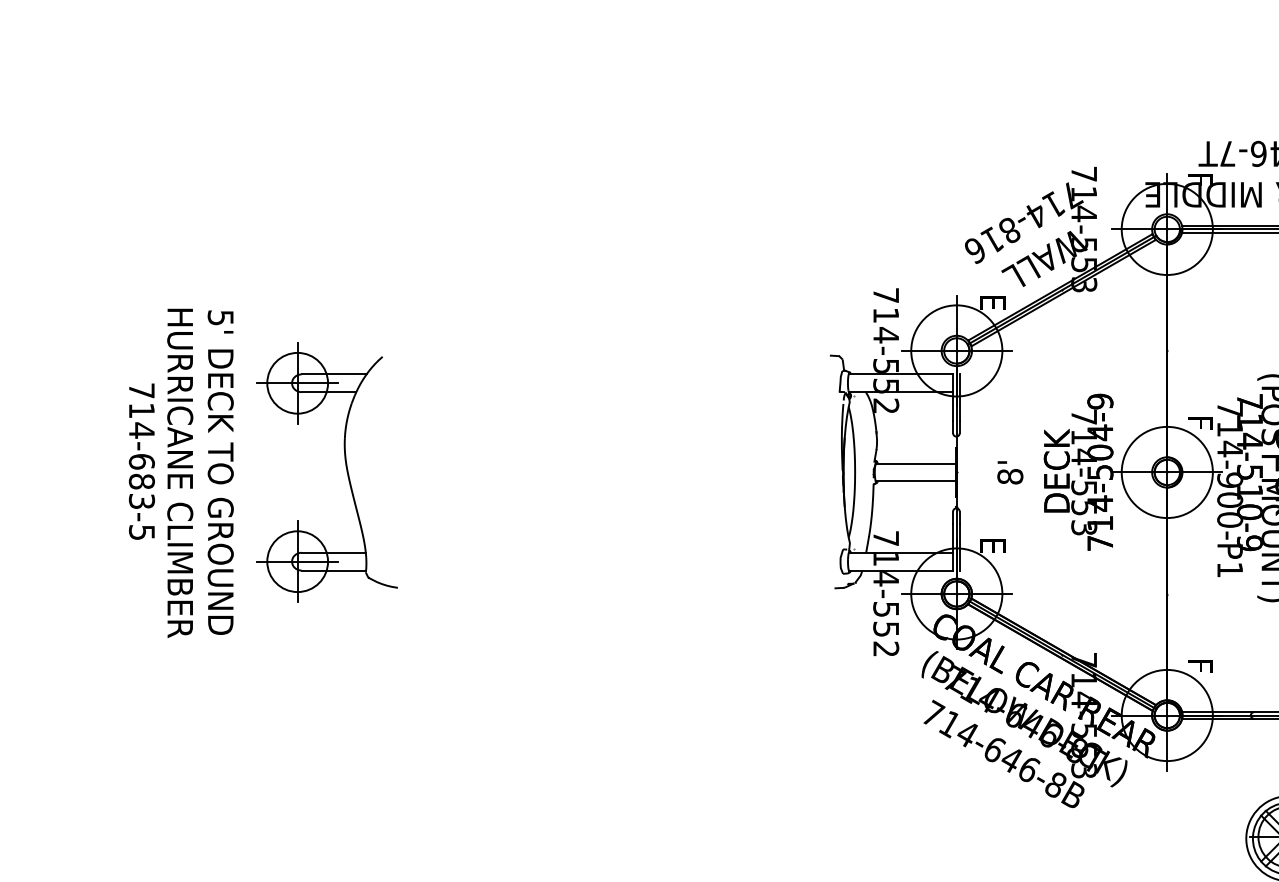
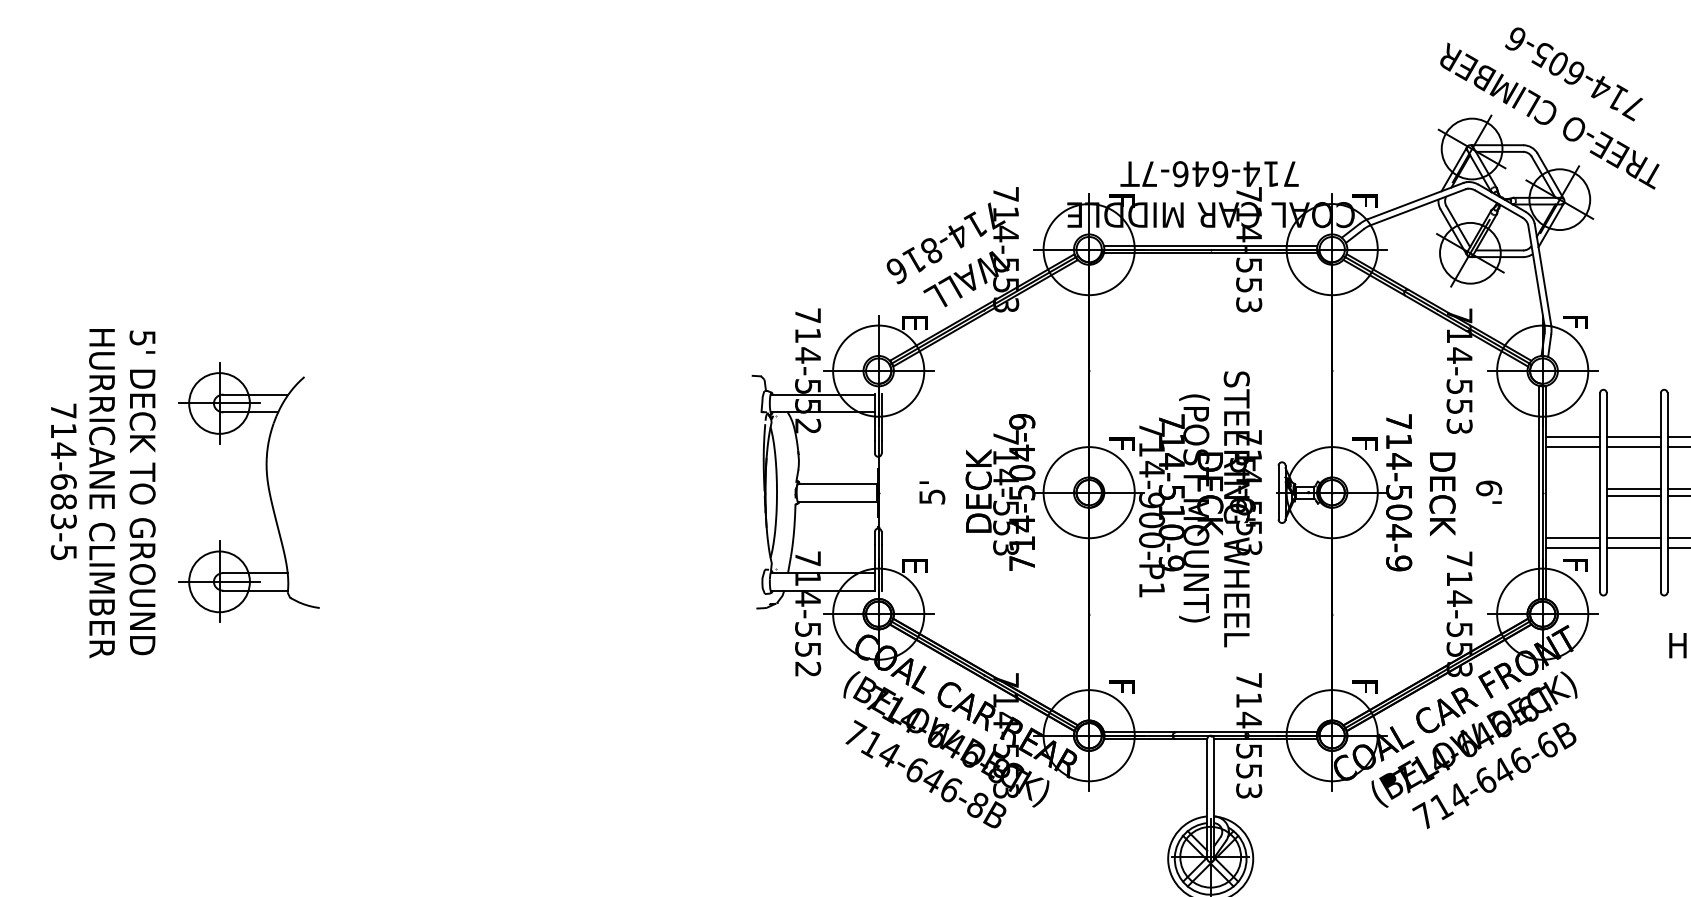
text: (1010, 476) -> (932, 496), 8' -> 5'

